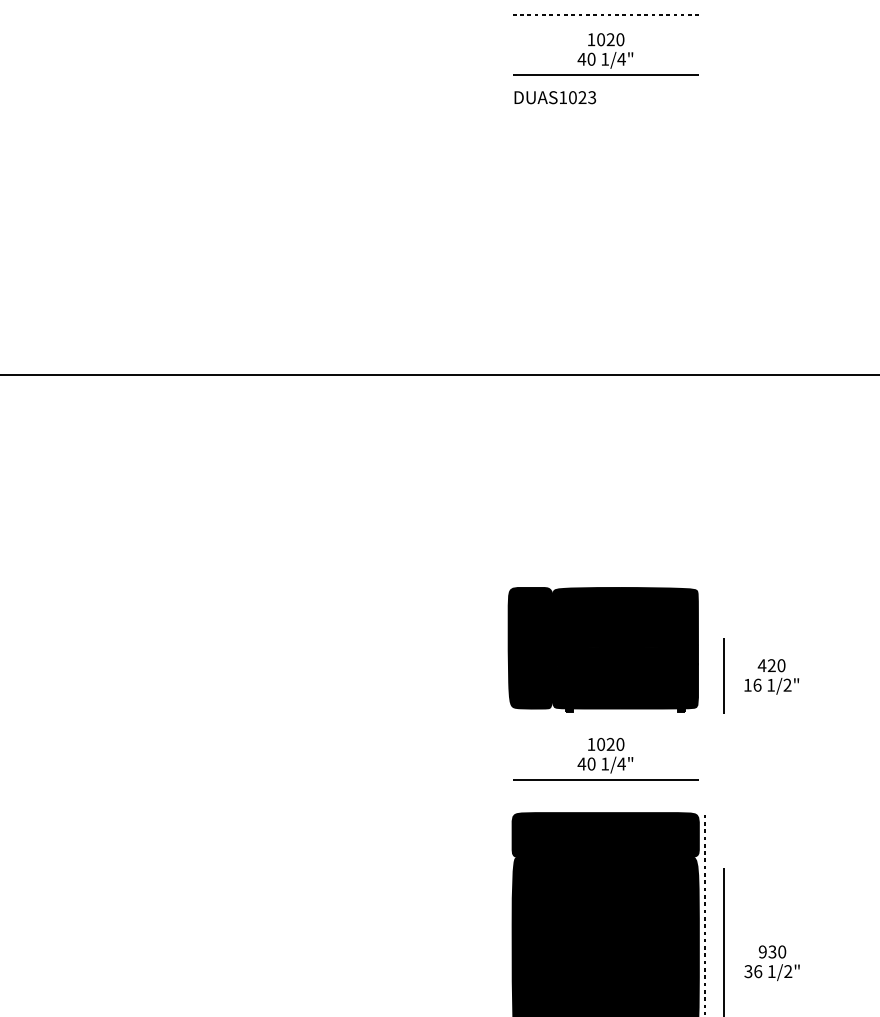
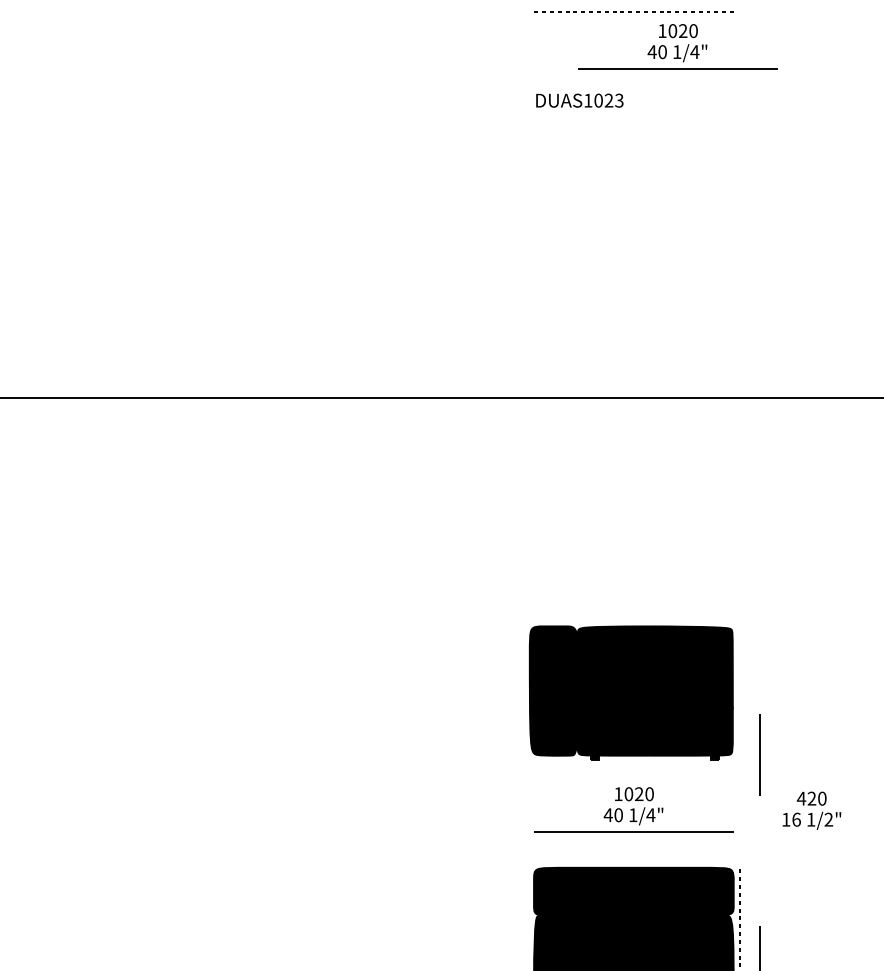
part: (605, 54) -> (677, 46), moved
line: (723, 675) -> (760, 754), moved
text: (771, 676) -> (811, 810), moved

